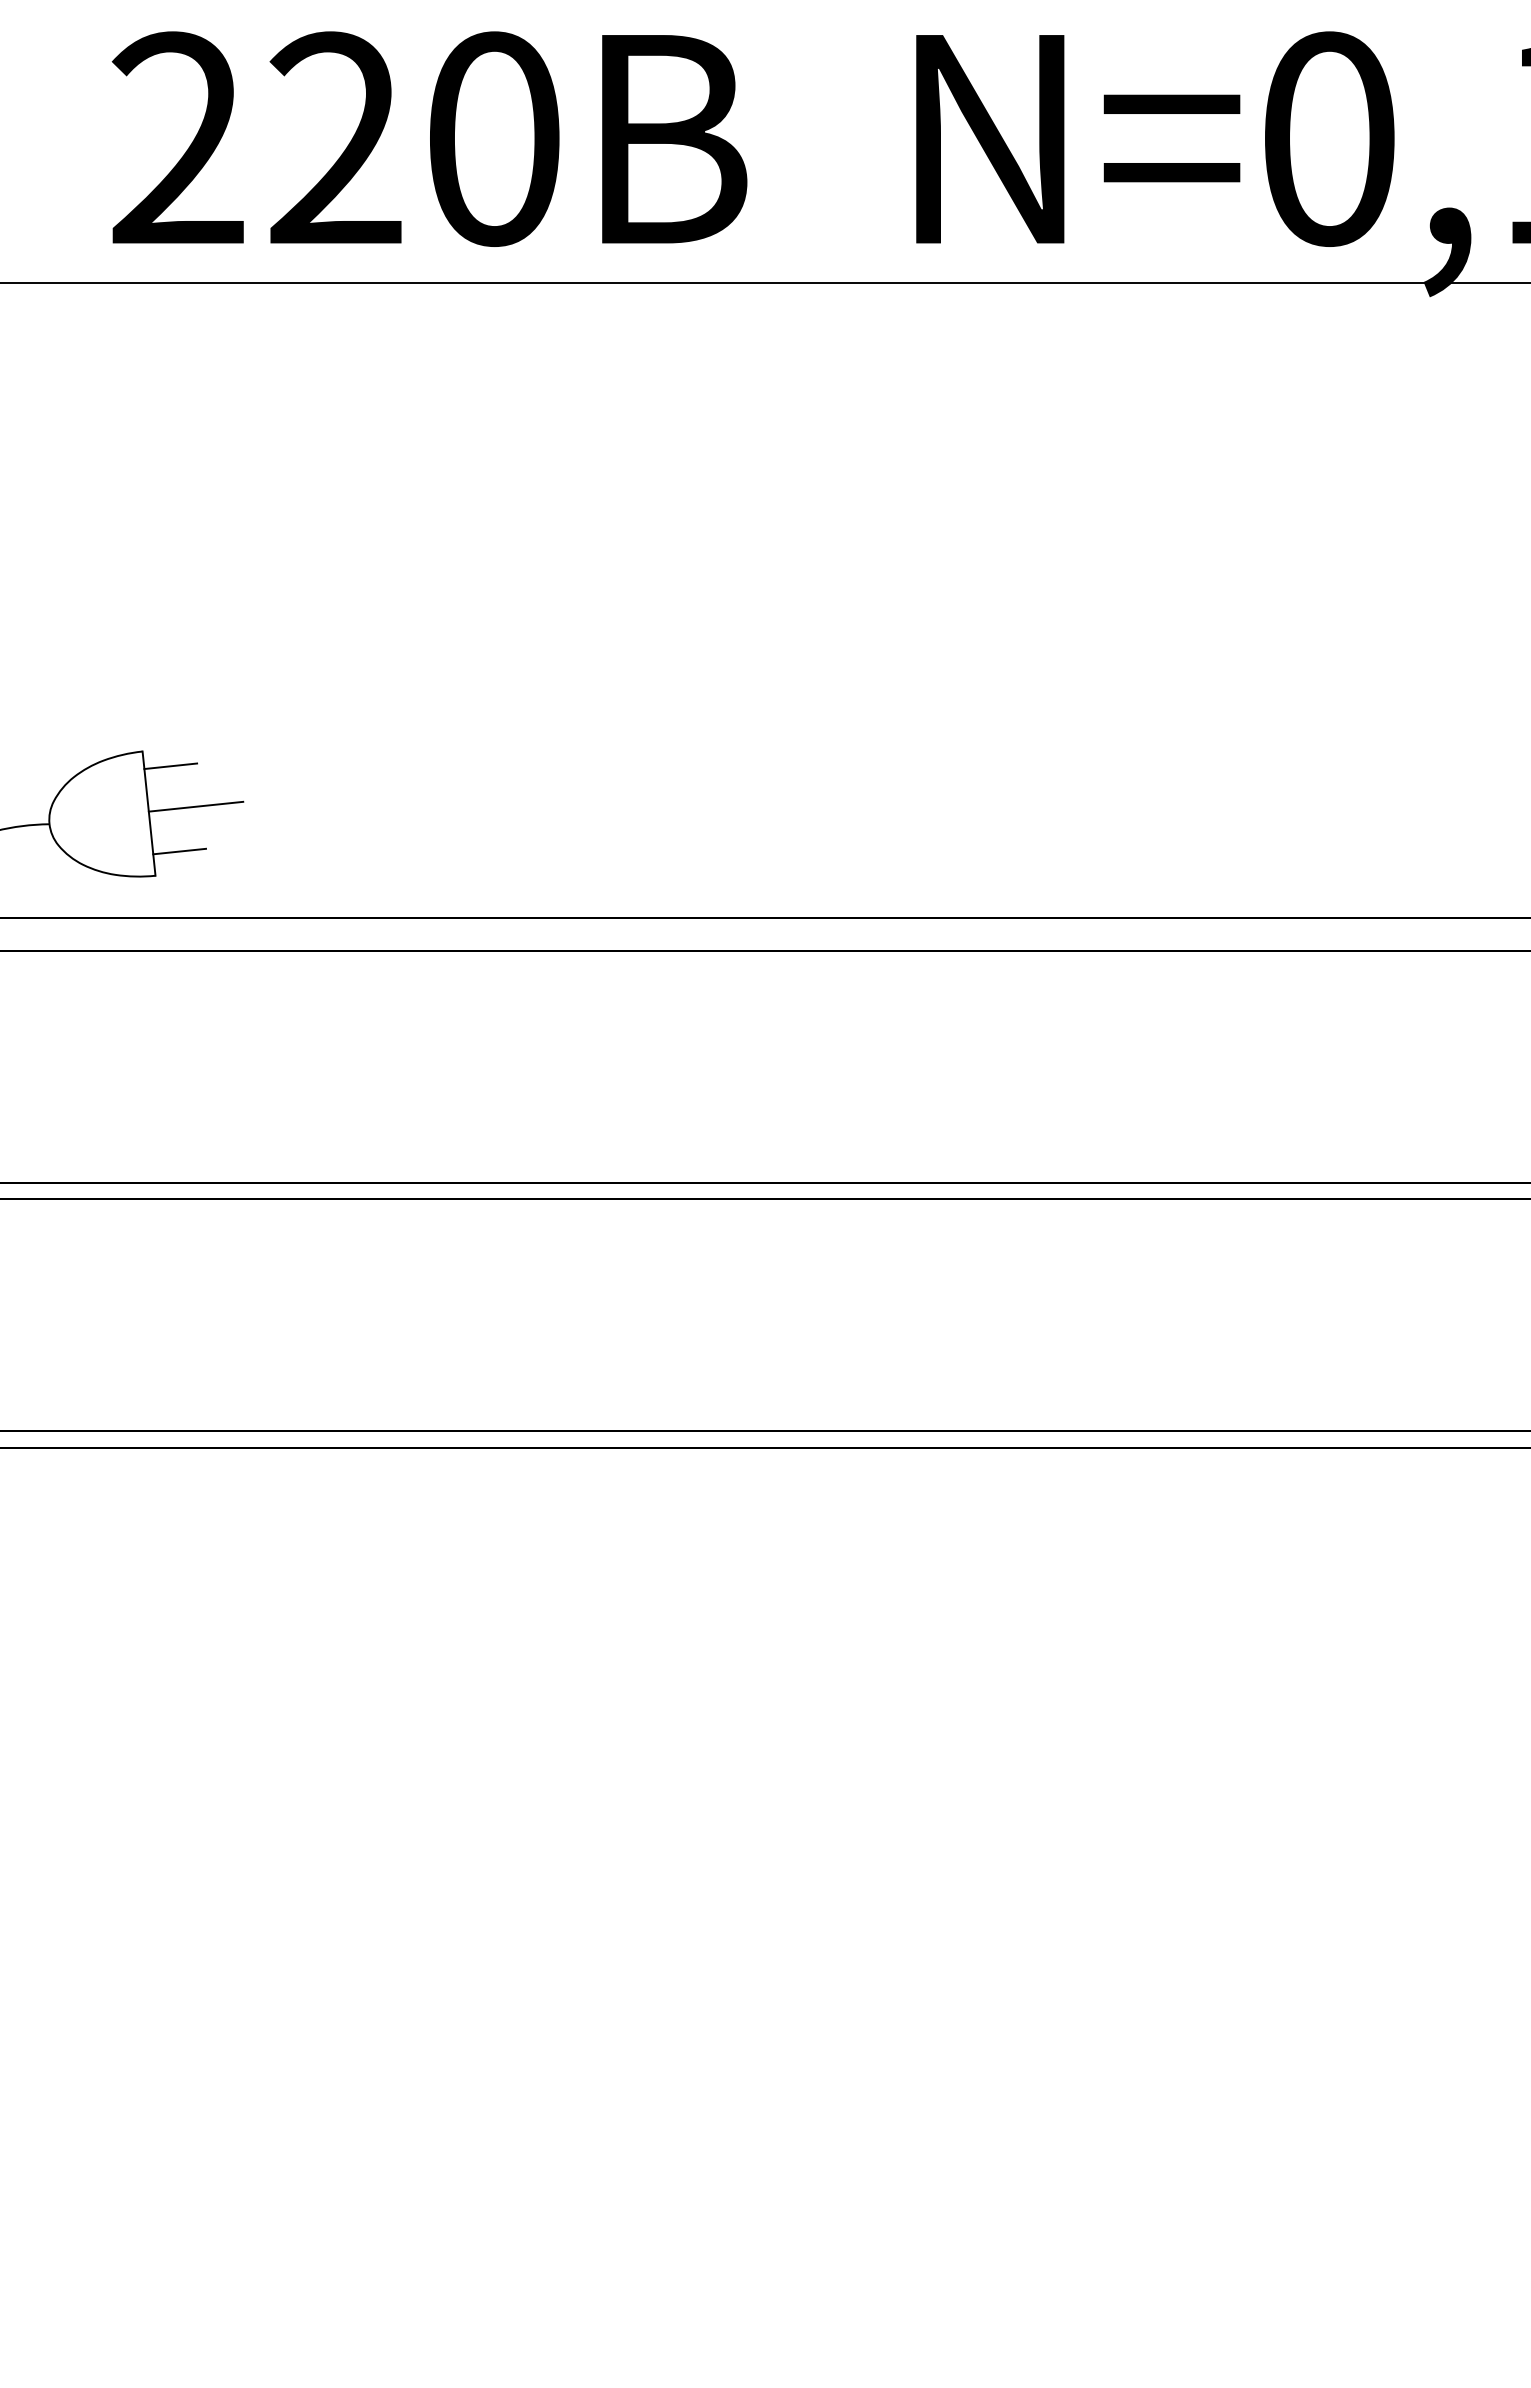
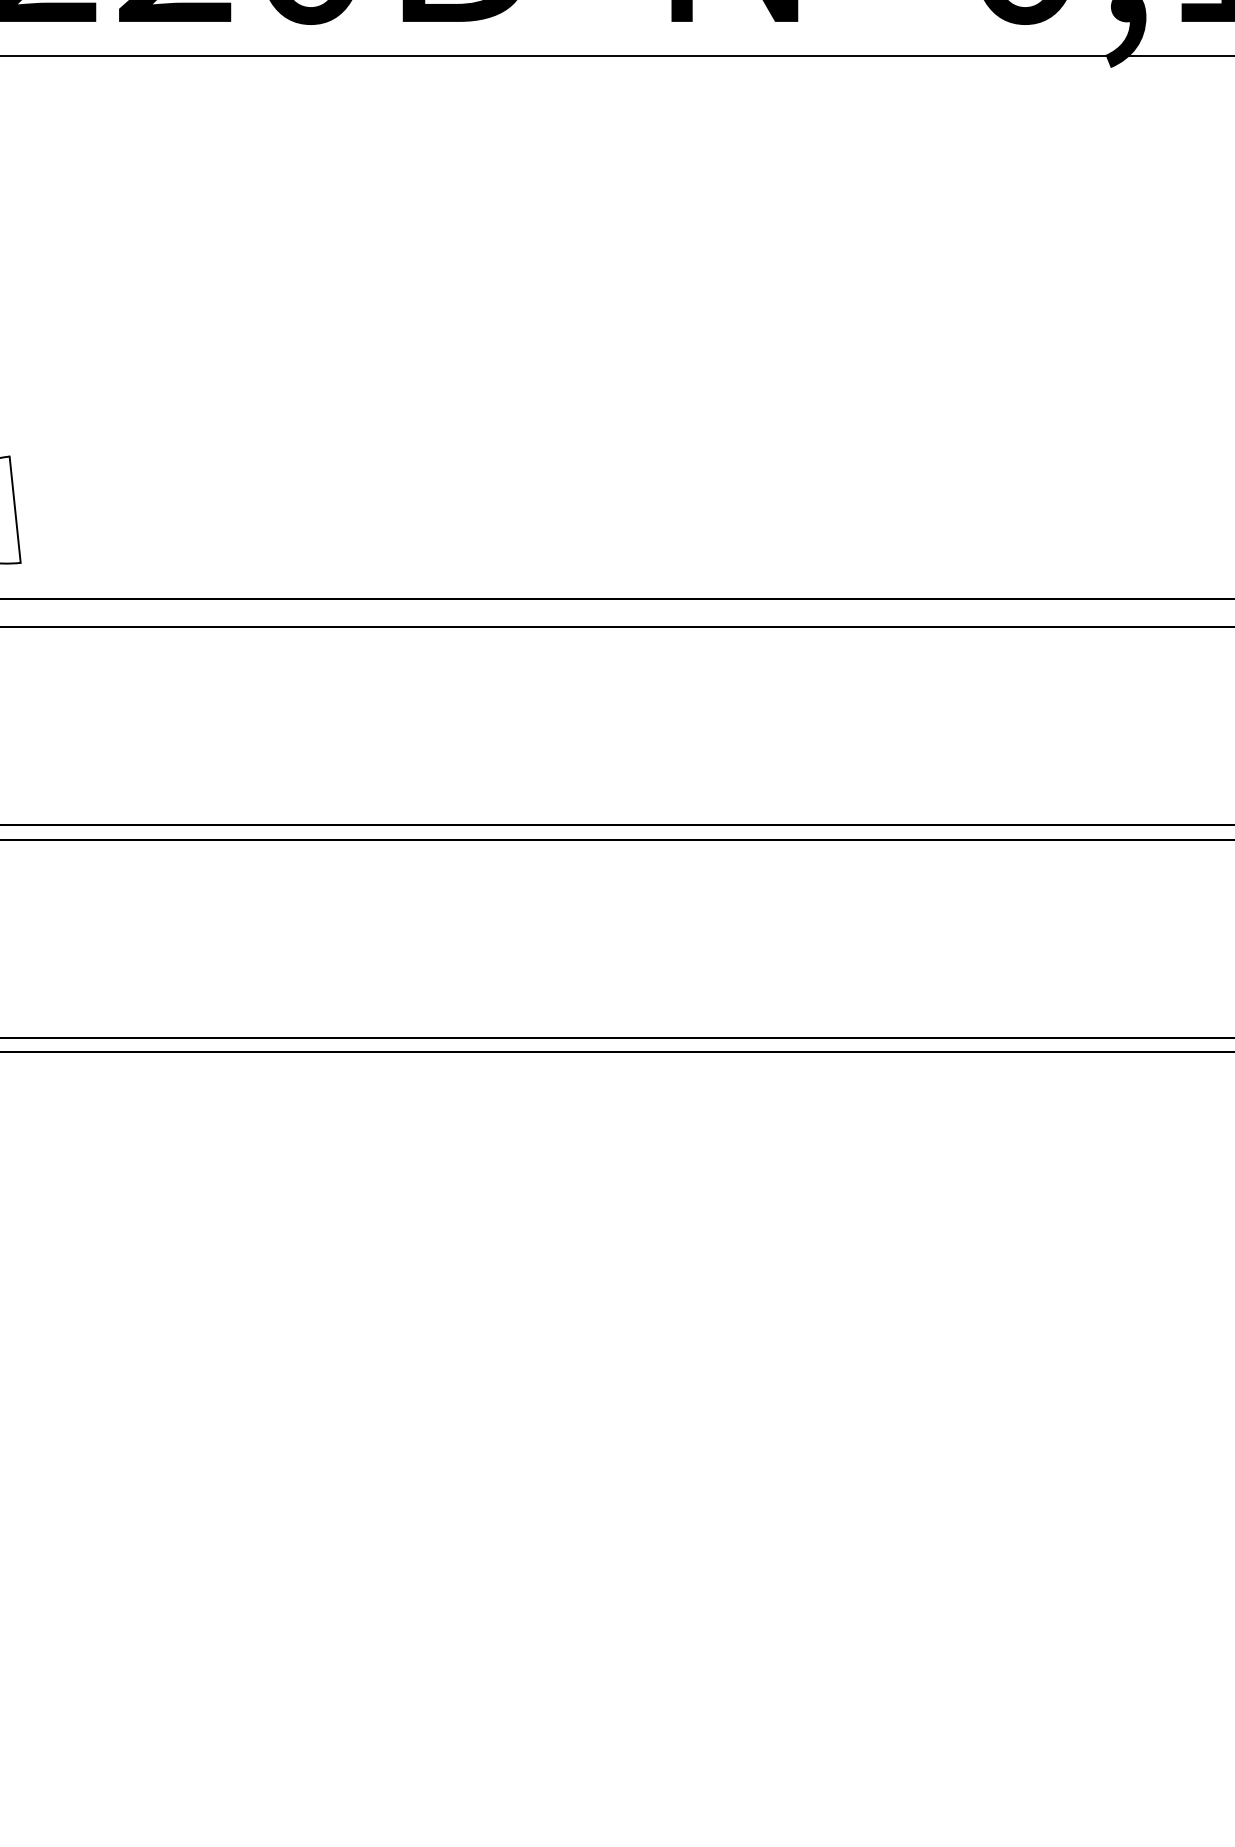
line: (170, 766) -> (33, 469), removed
line: (195, 806) -> (54, 503), removed
line: (179, 851) -> (41, 542), removed

